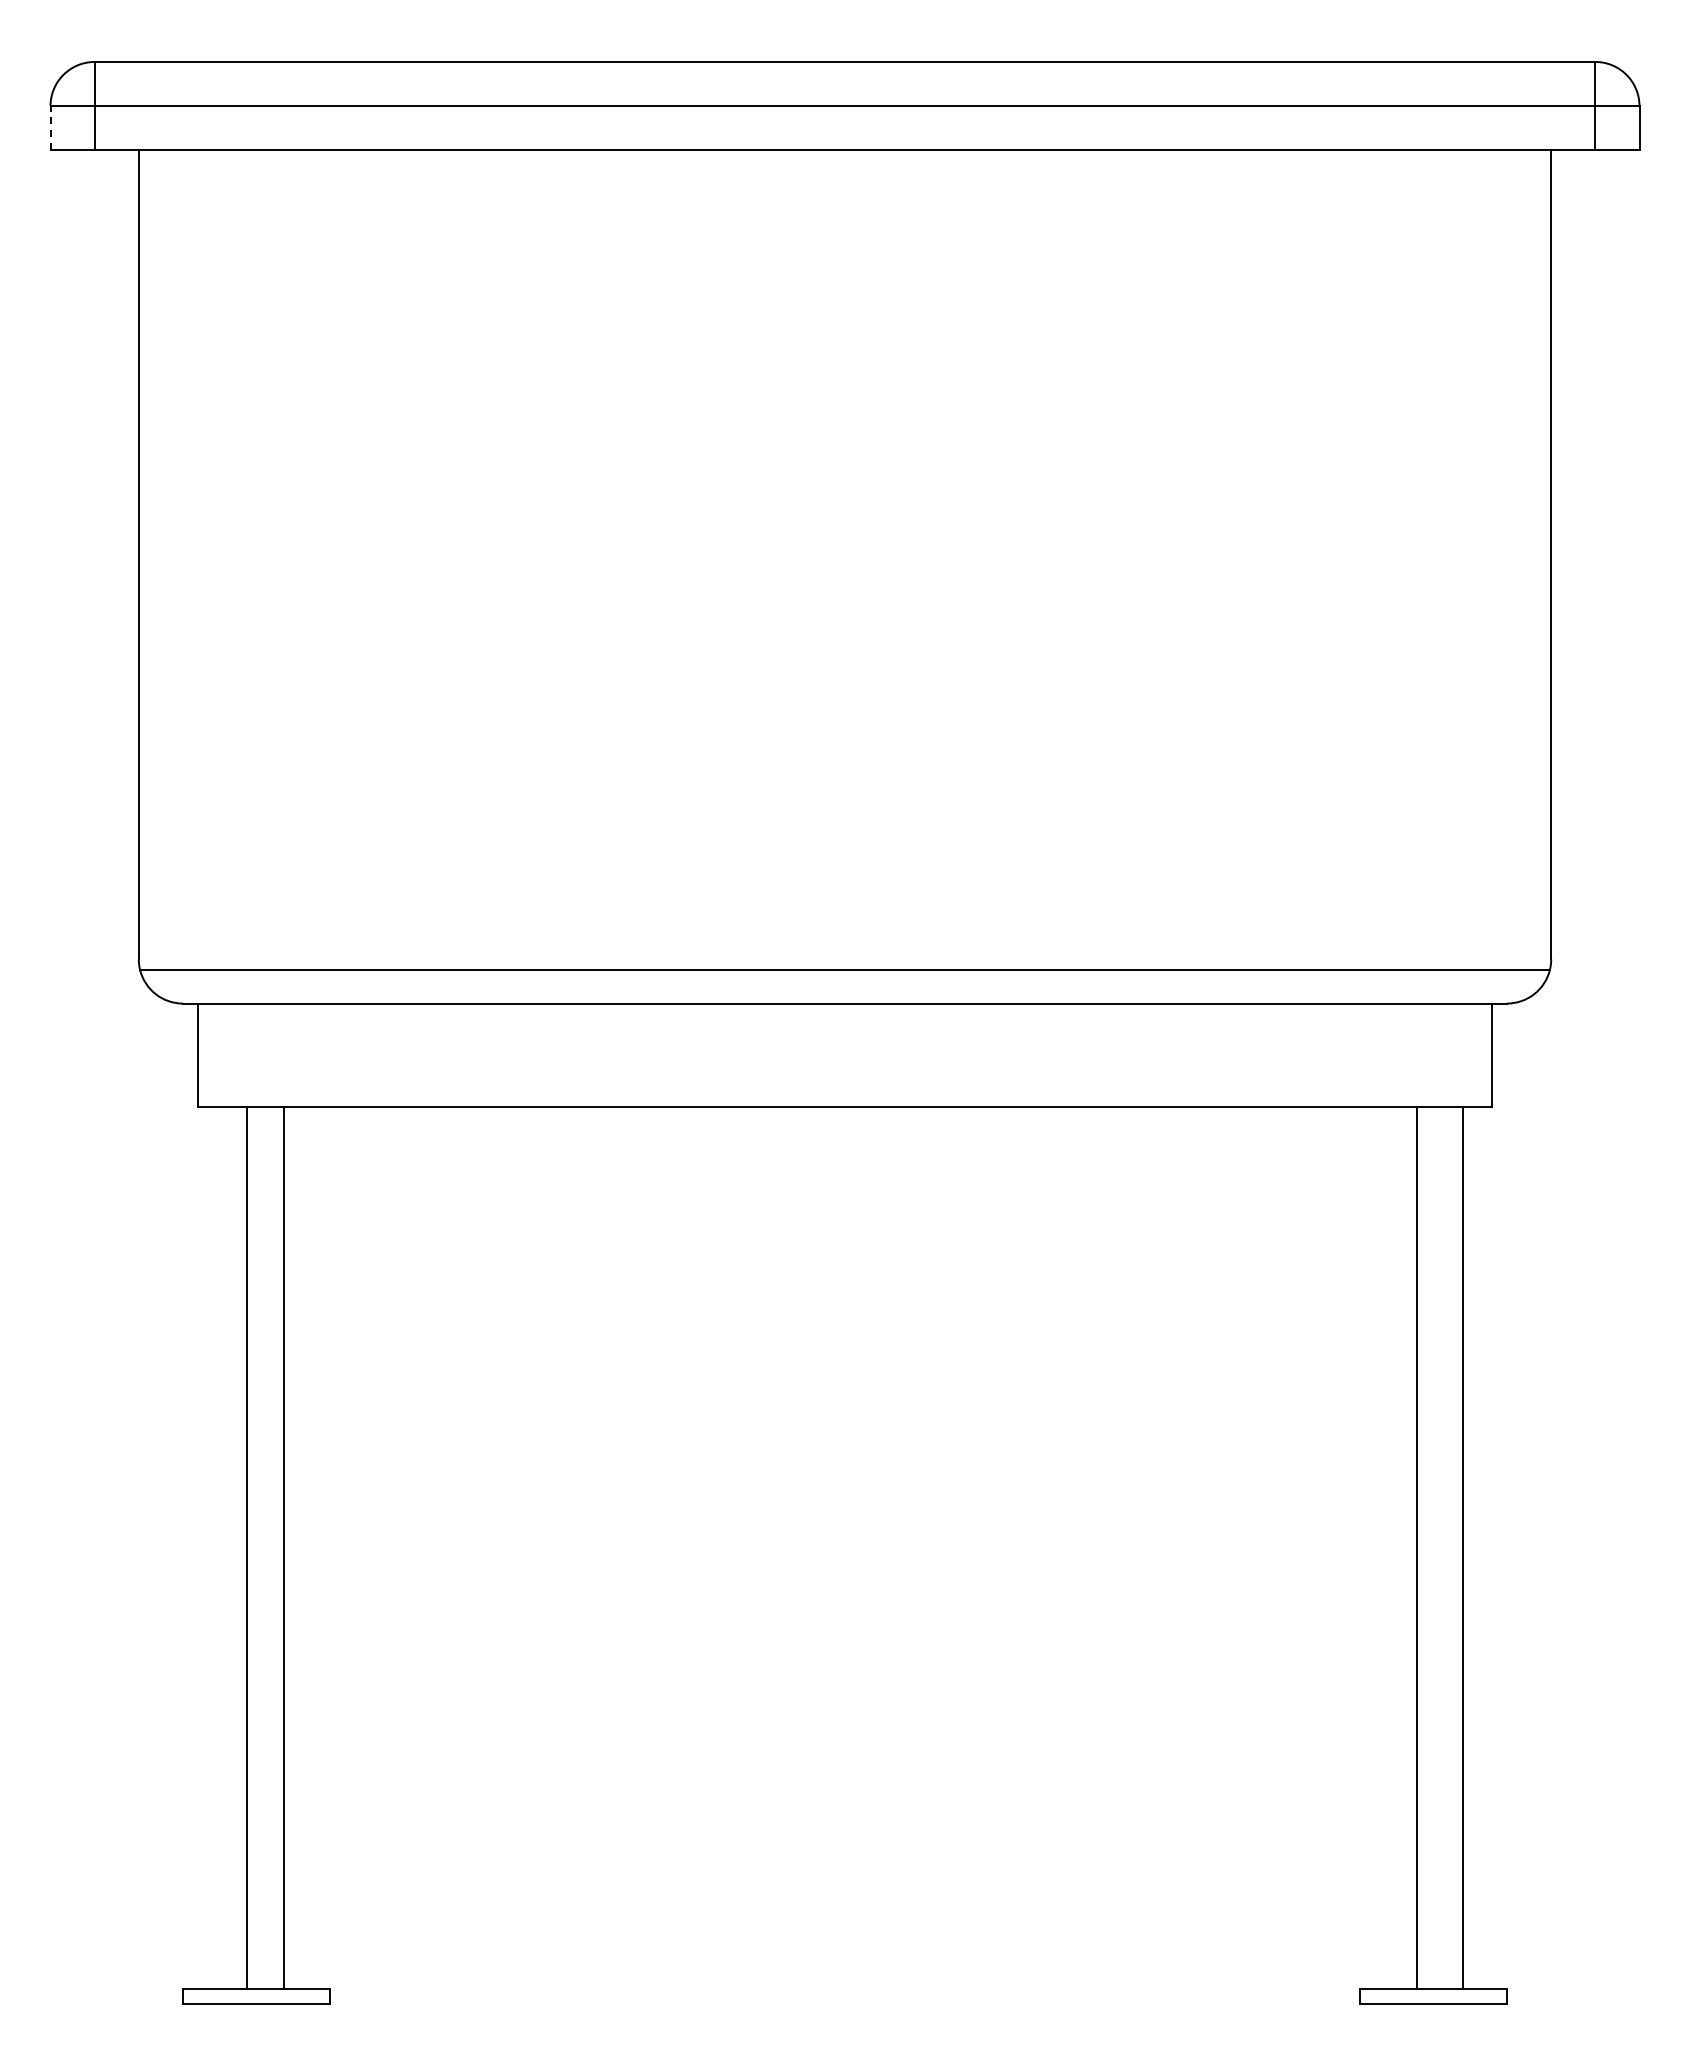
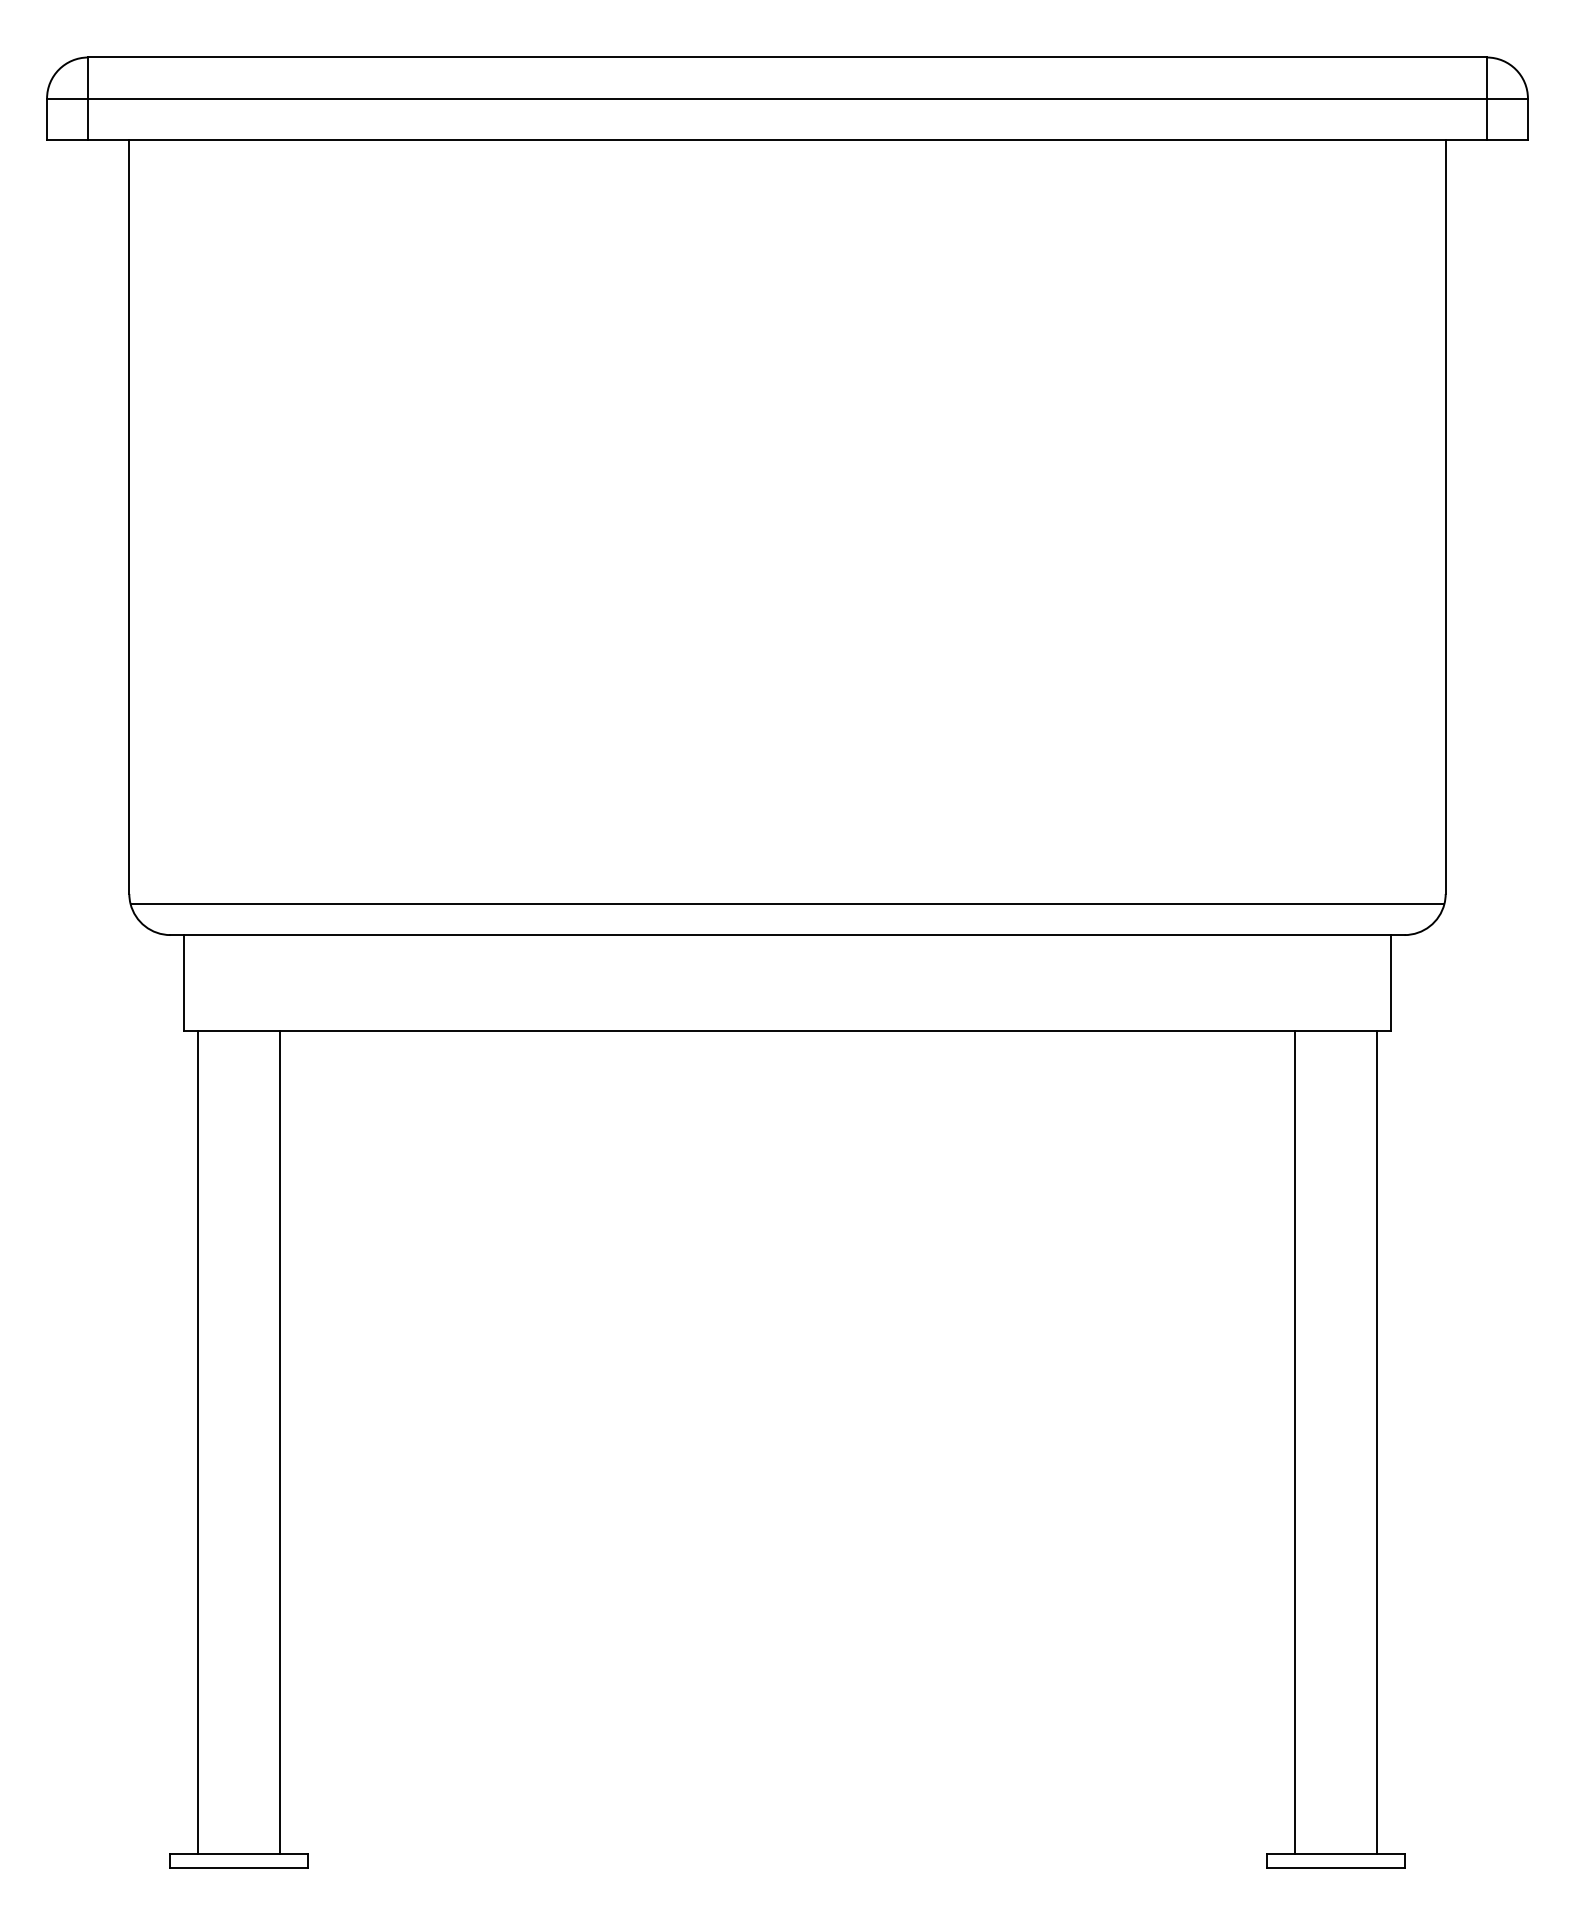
line: (50, 127) -> (47, 118), dashed -> solid
line: (246, 1547) -> (280, 1442), moved
line: (284, 1547) -> (198, 1442), moved
line: (1416, 1547) -> (1376, 1442), moved
line: (1463, 1547) -> (1294, 1442), moved

